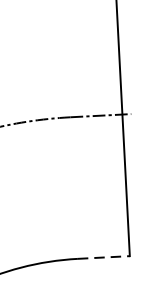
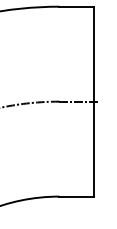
line: (104, 257) -> (77, 196), dashed -> solid

